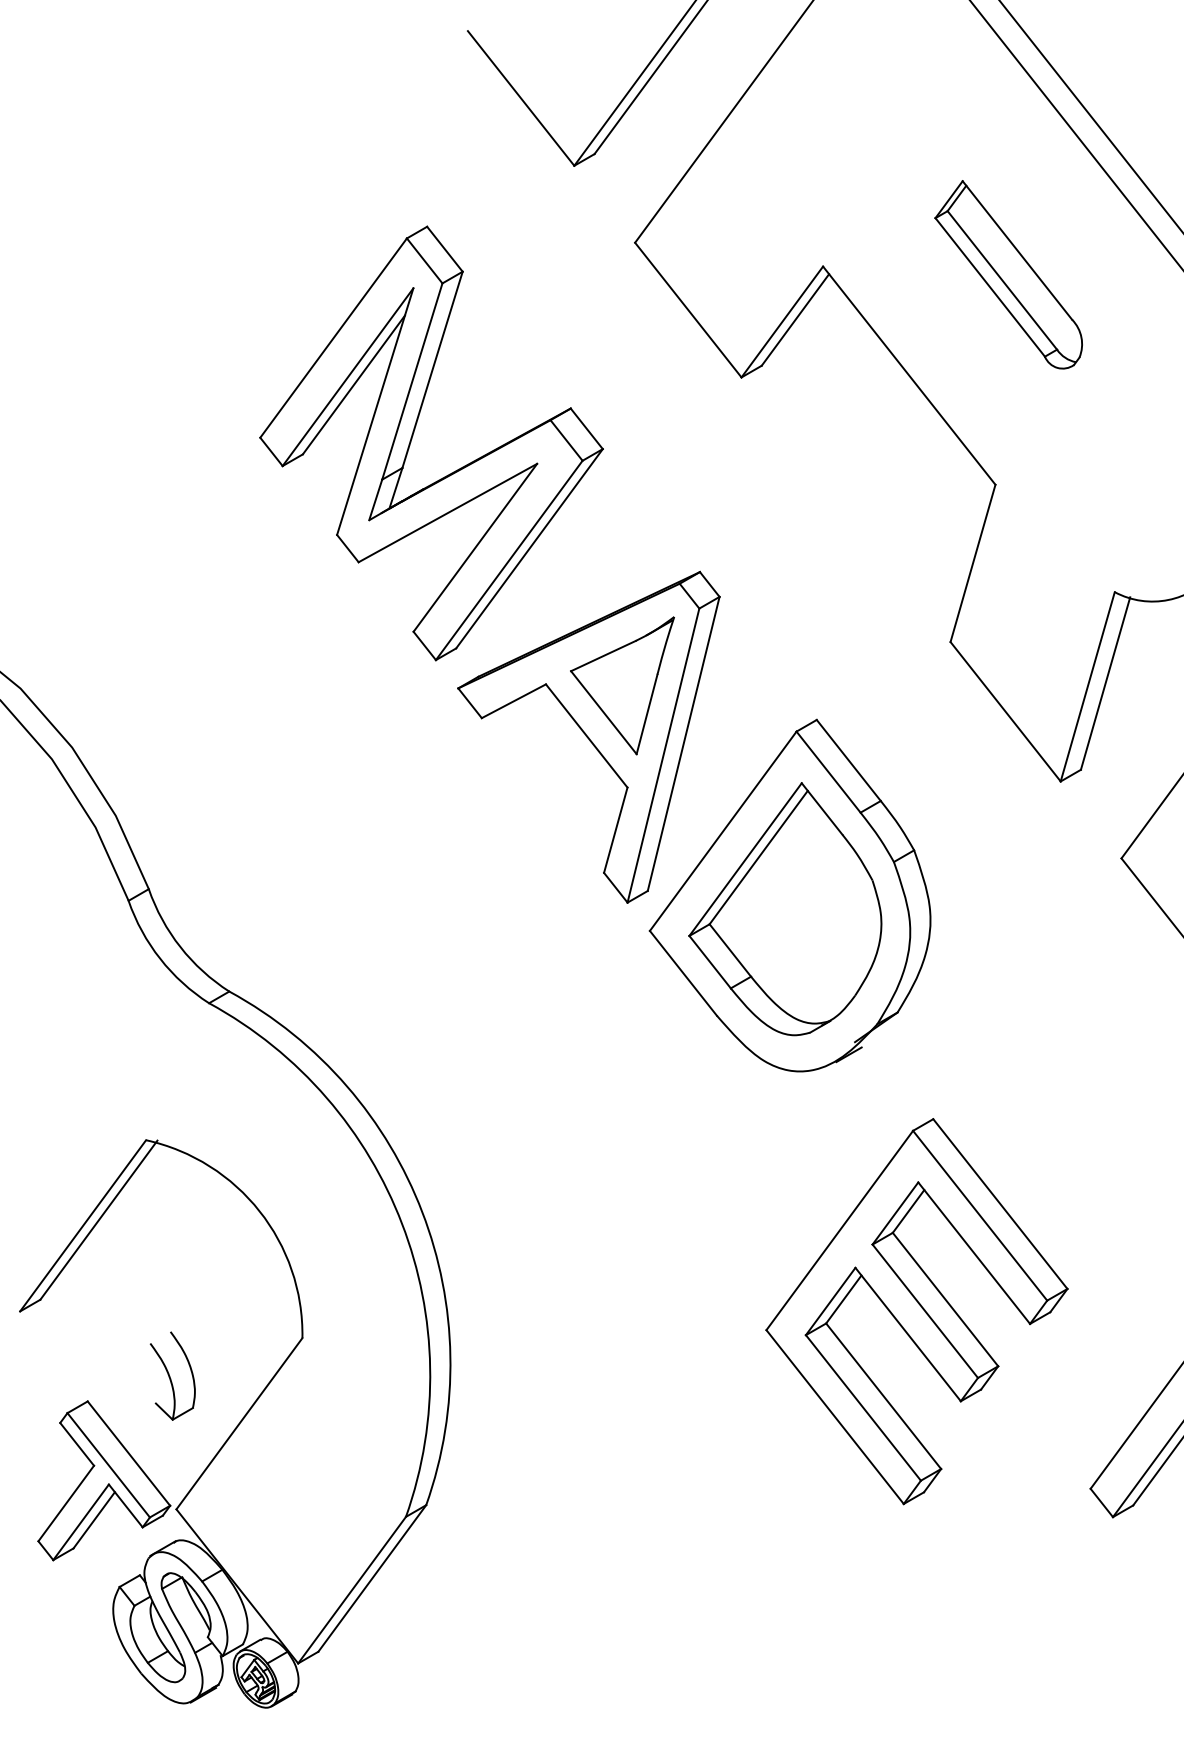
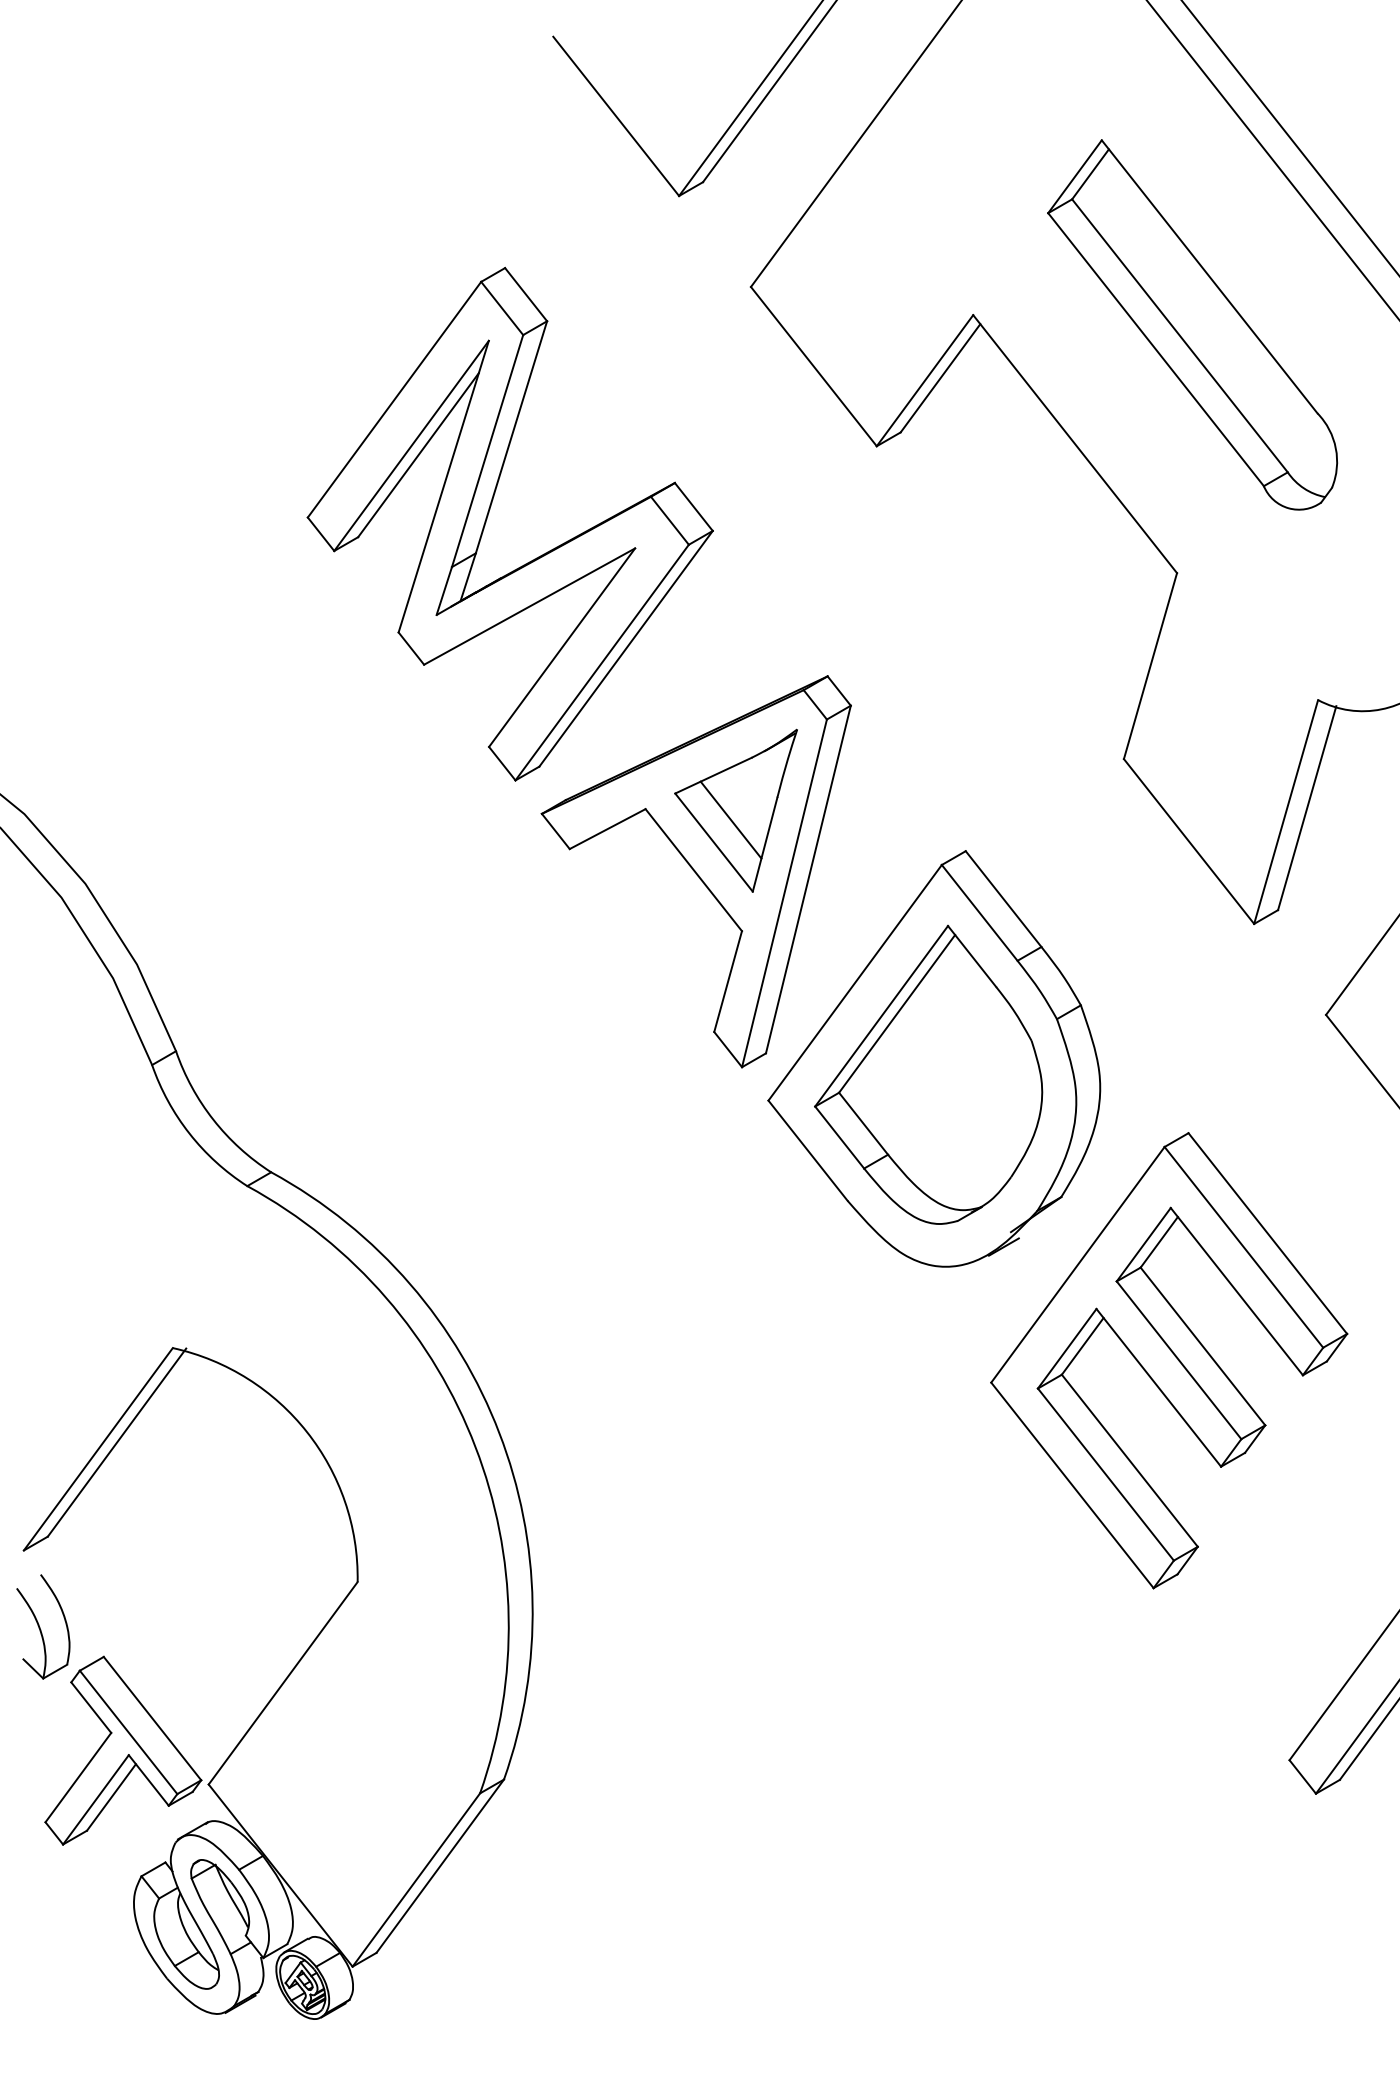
part: (1008, 274) -> (1192, 324), size x1.67
line: (617, 693) -> (730, 819), added
part: (917, 1311) -> (1169, 1360), moved
part: (172, 1375) -> (43, 1626), moved

